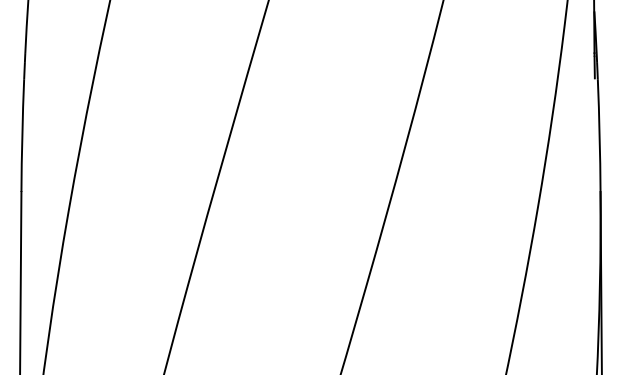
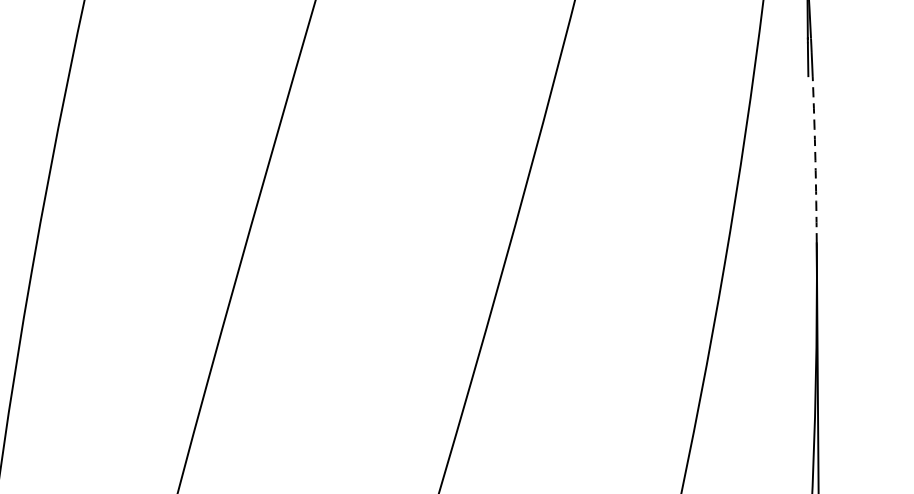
arc: (599, 135) -> (815, 160), solid -> dashed

